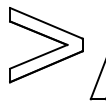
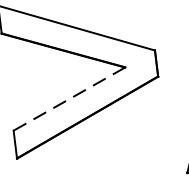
line: (38, 57) -> (69, 100), solid -> dashed

